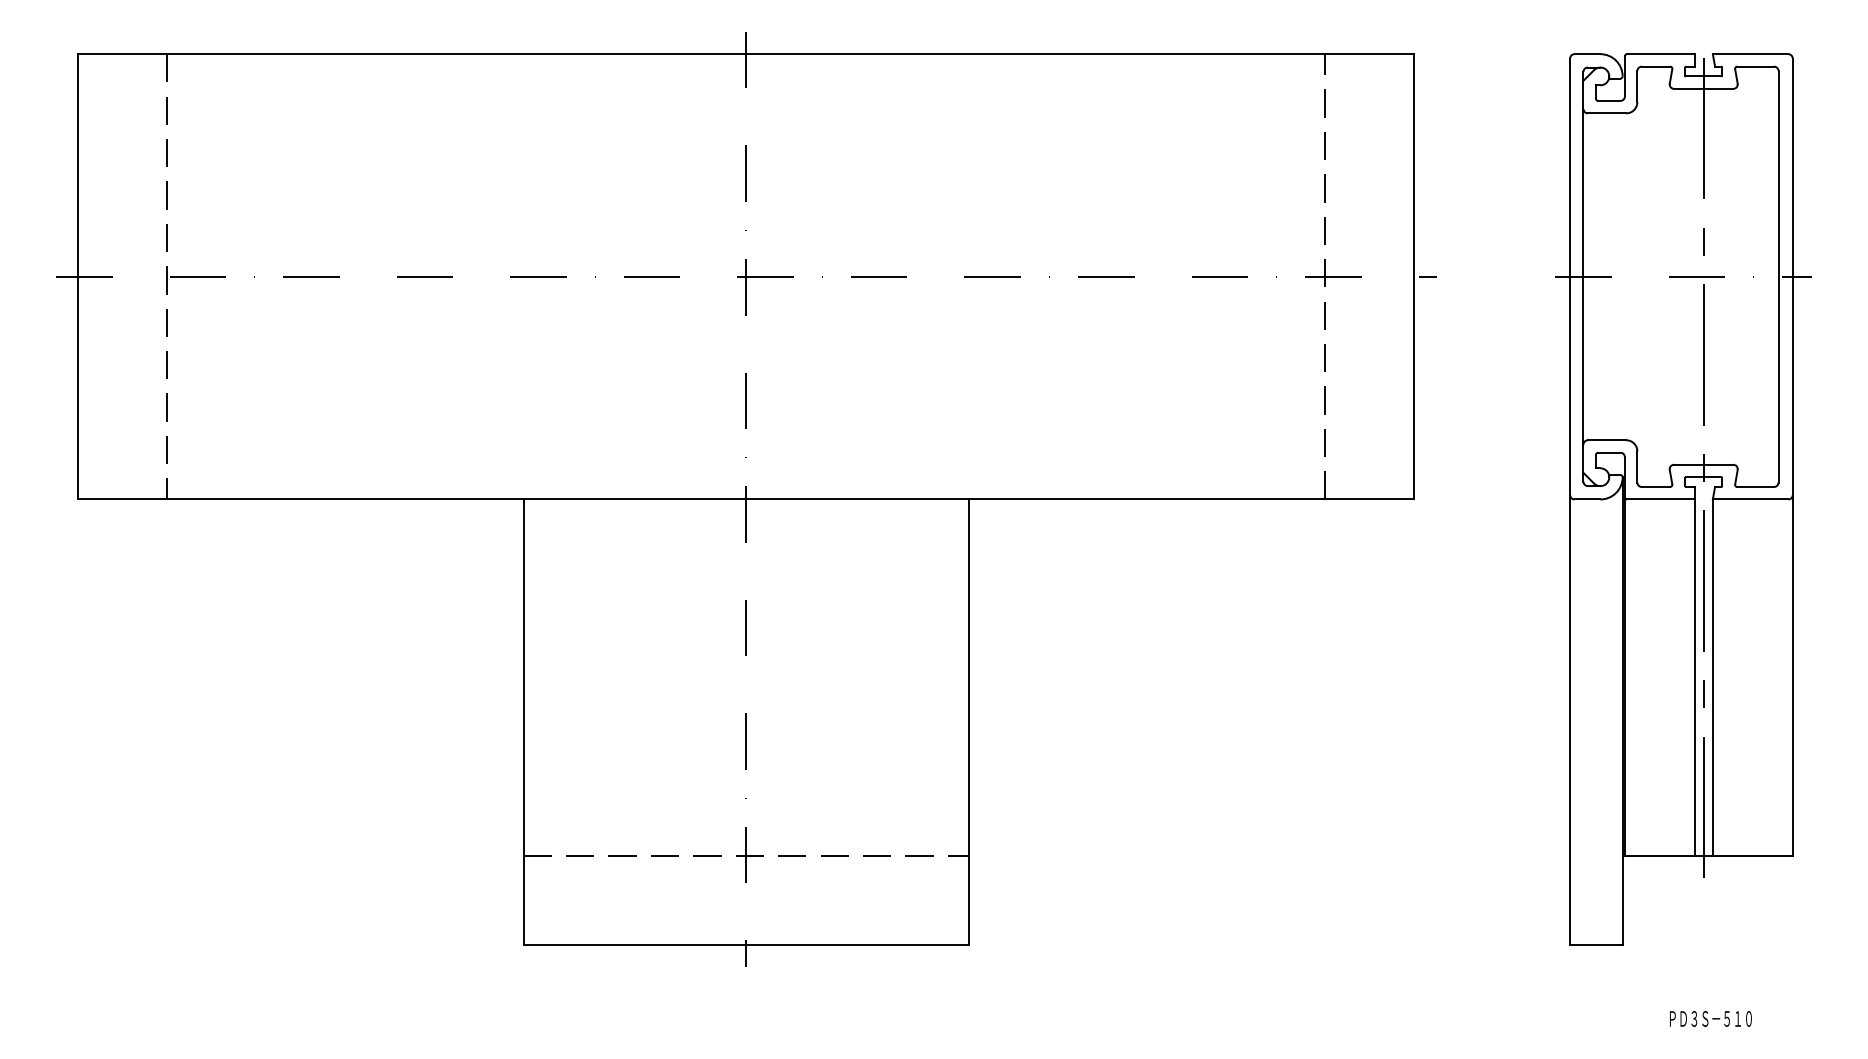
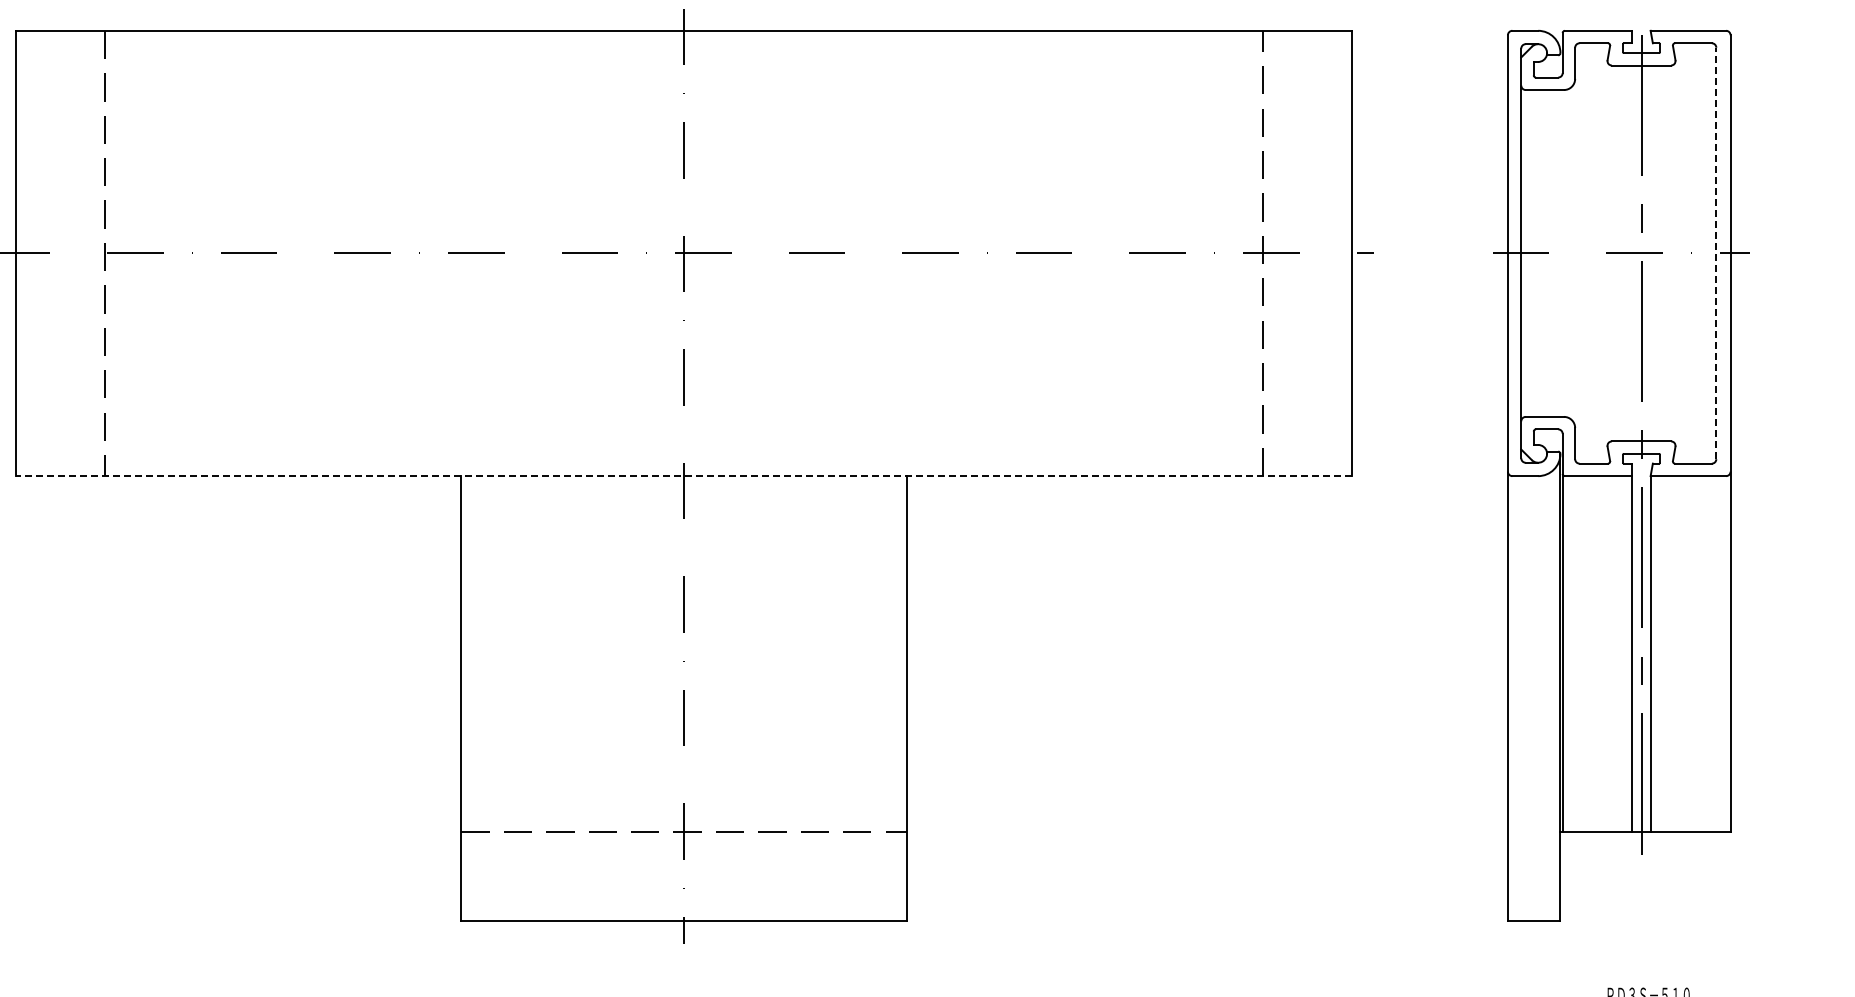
line: (1778, 276) -> (1716, 253), solid -> dashed
line: (746, 499) -> (684, 476), solid -> dashed

